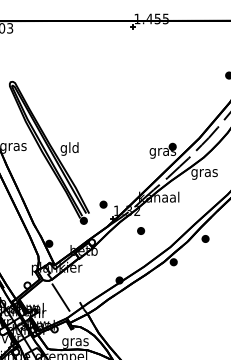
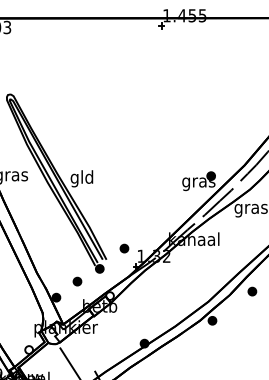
part: (141, 230) -> (77, 280), moved

